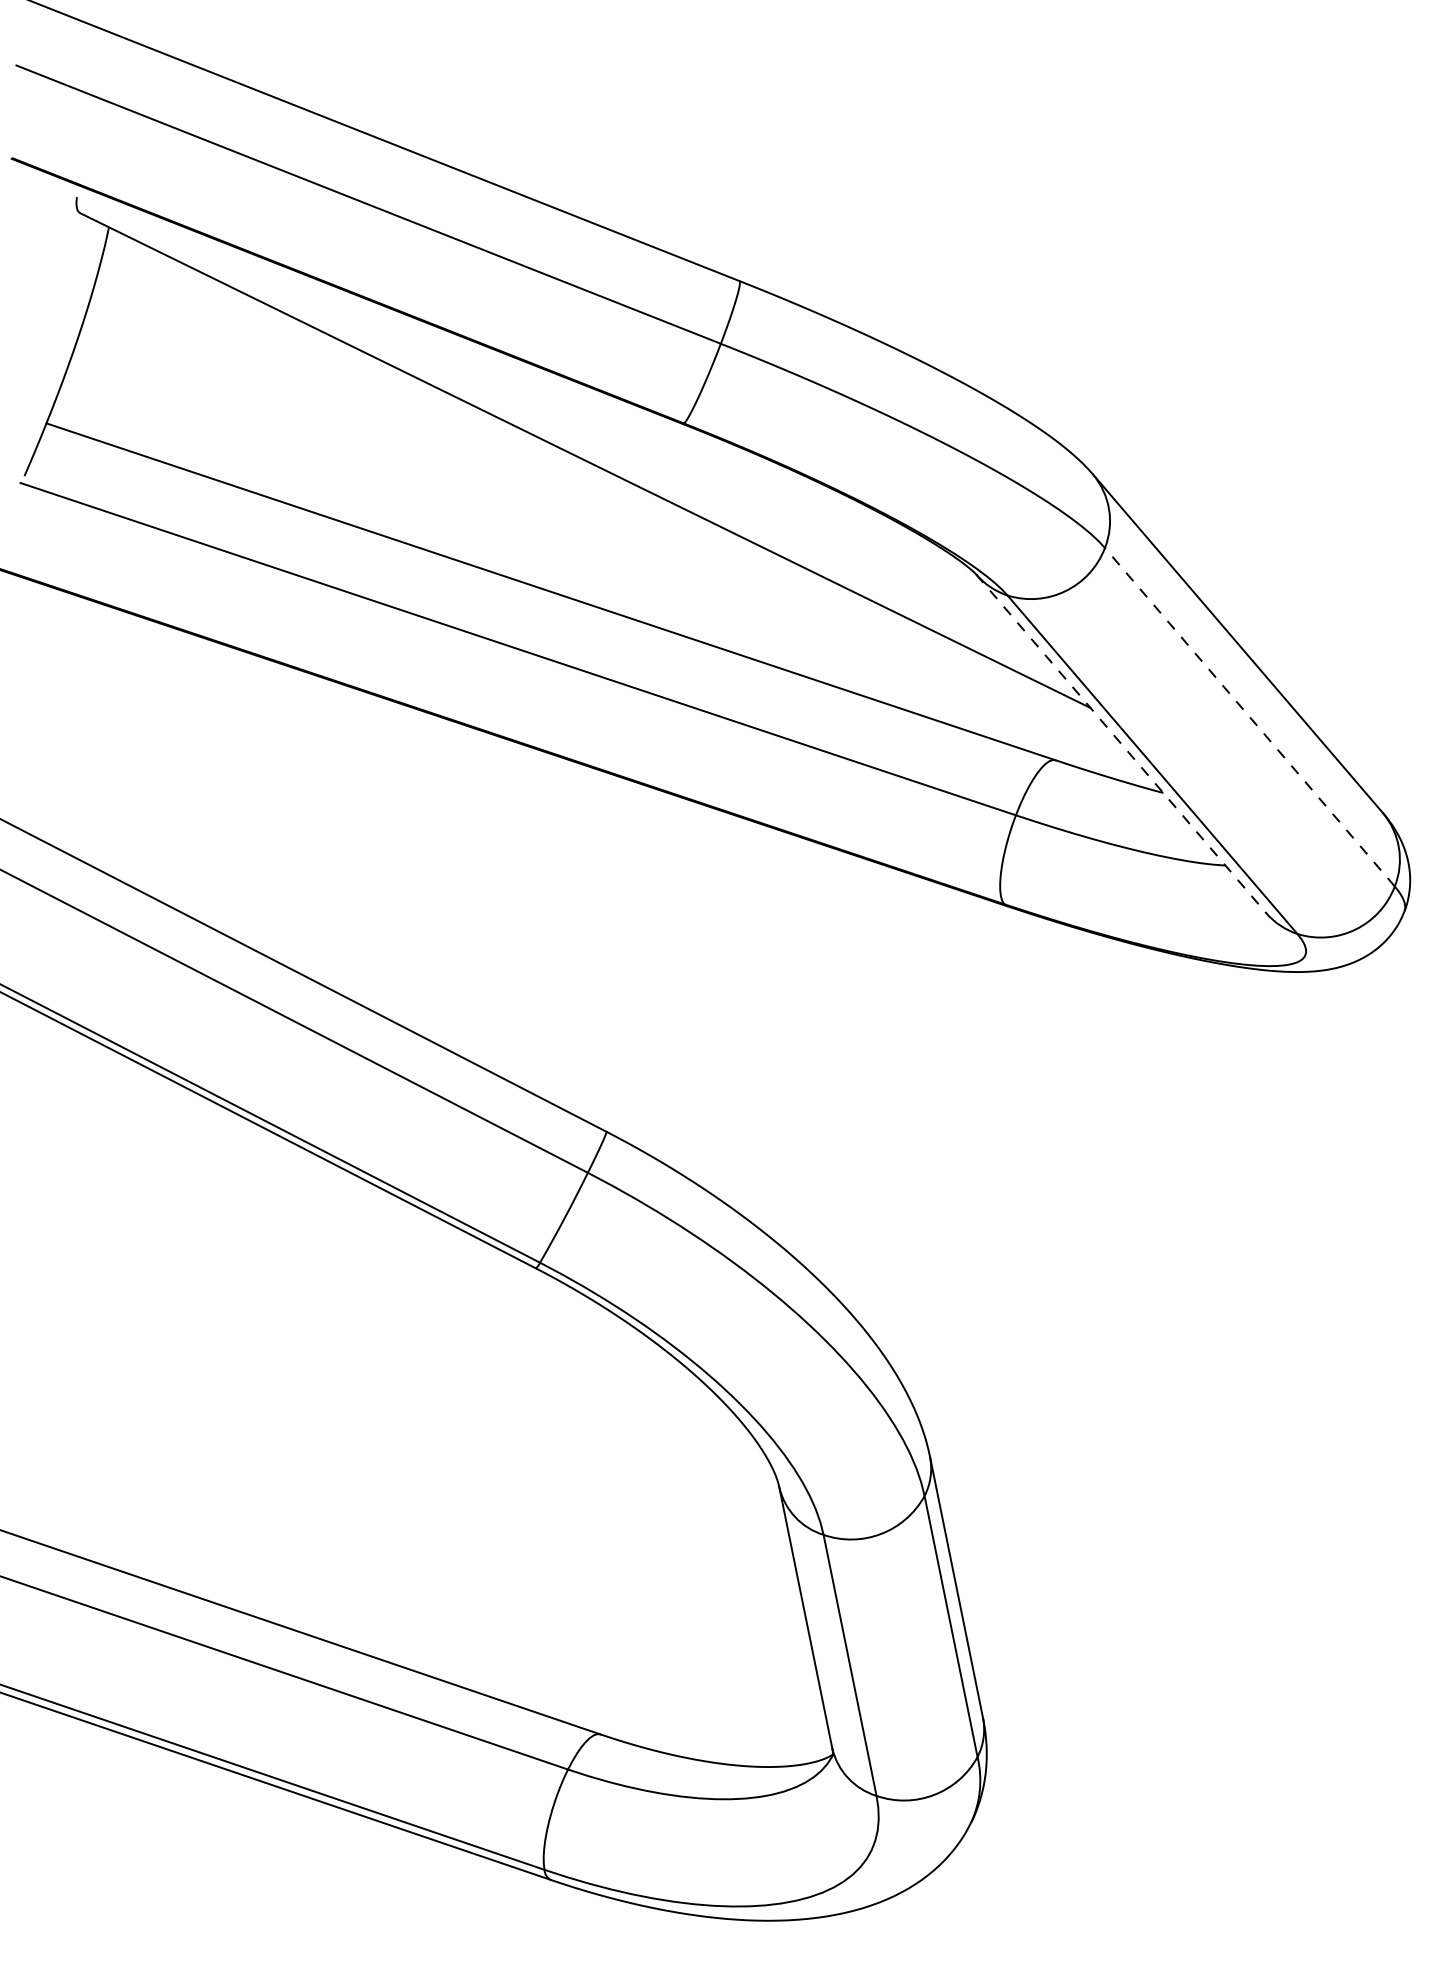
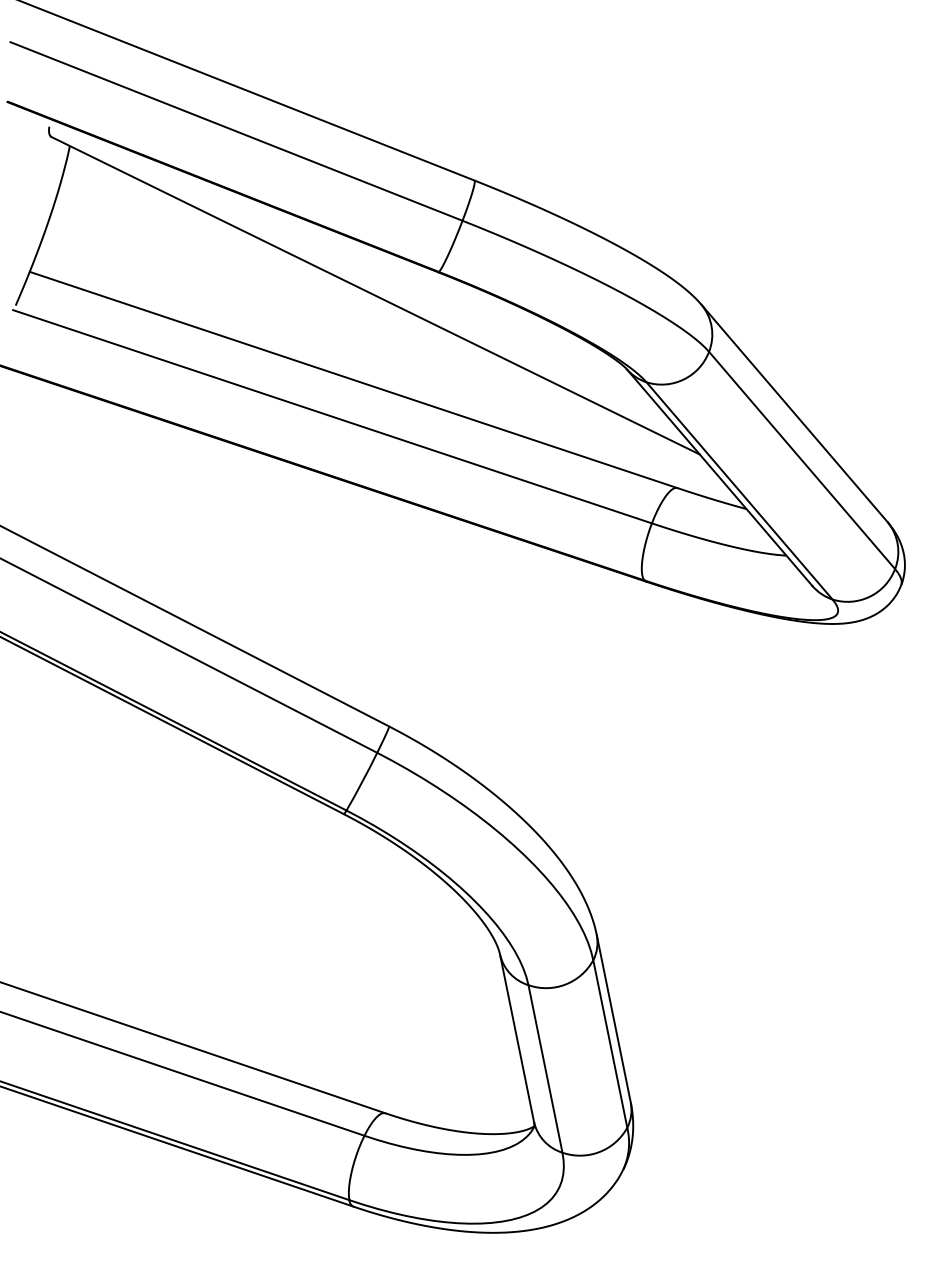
line: (1250, 717) -> (802, 460), dashed -> solid
line: (1121, 743) -> (719, 477), dashed -> solid

